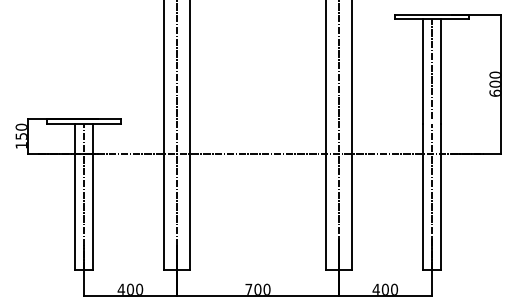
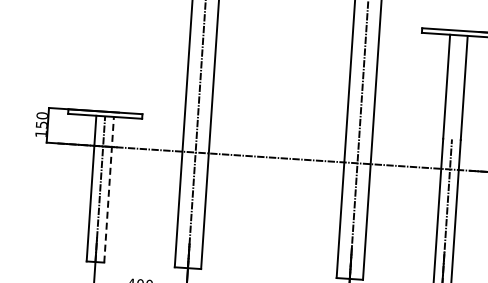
line: (431, 69) -> (455, 85), removed
line: (92, 196) -> (108, 189), solid -> dashed

